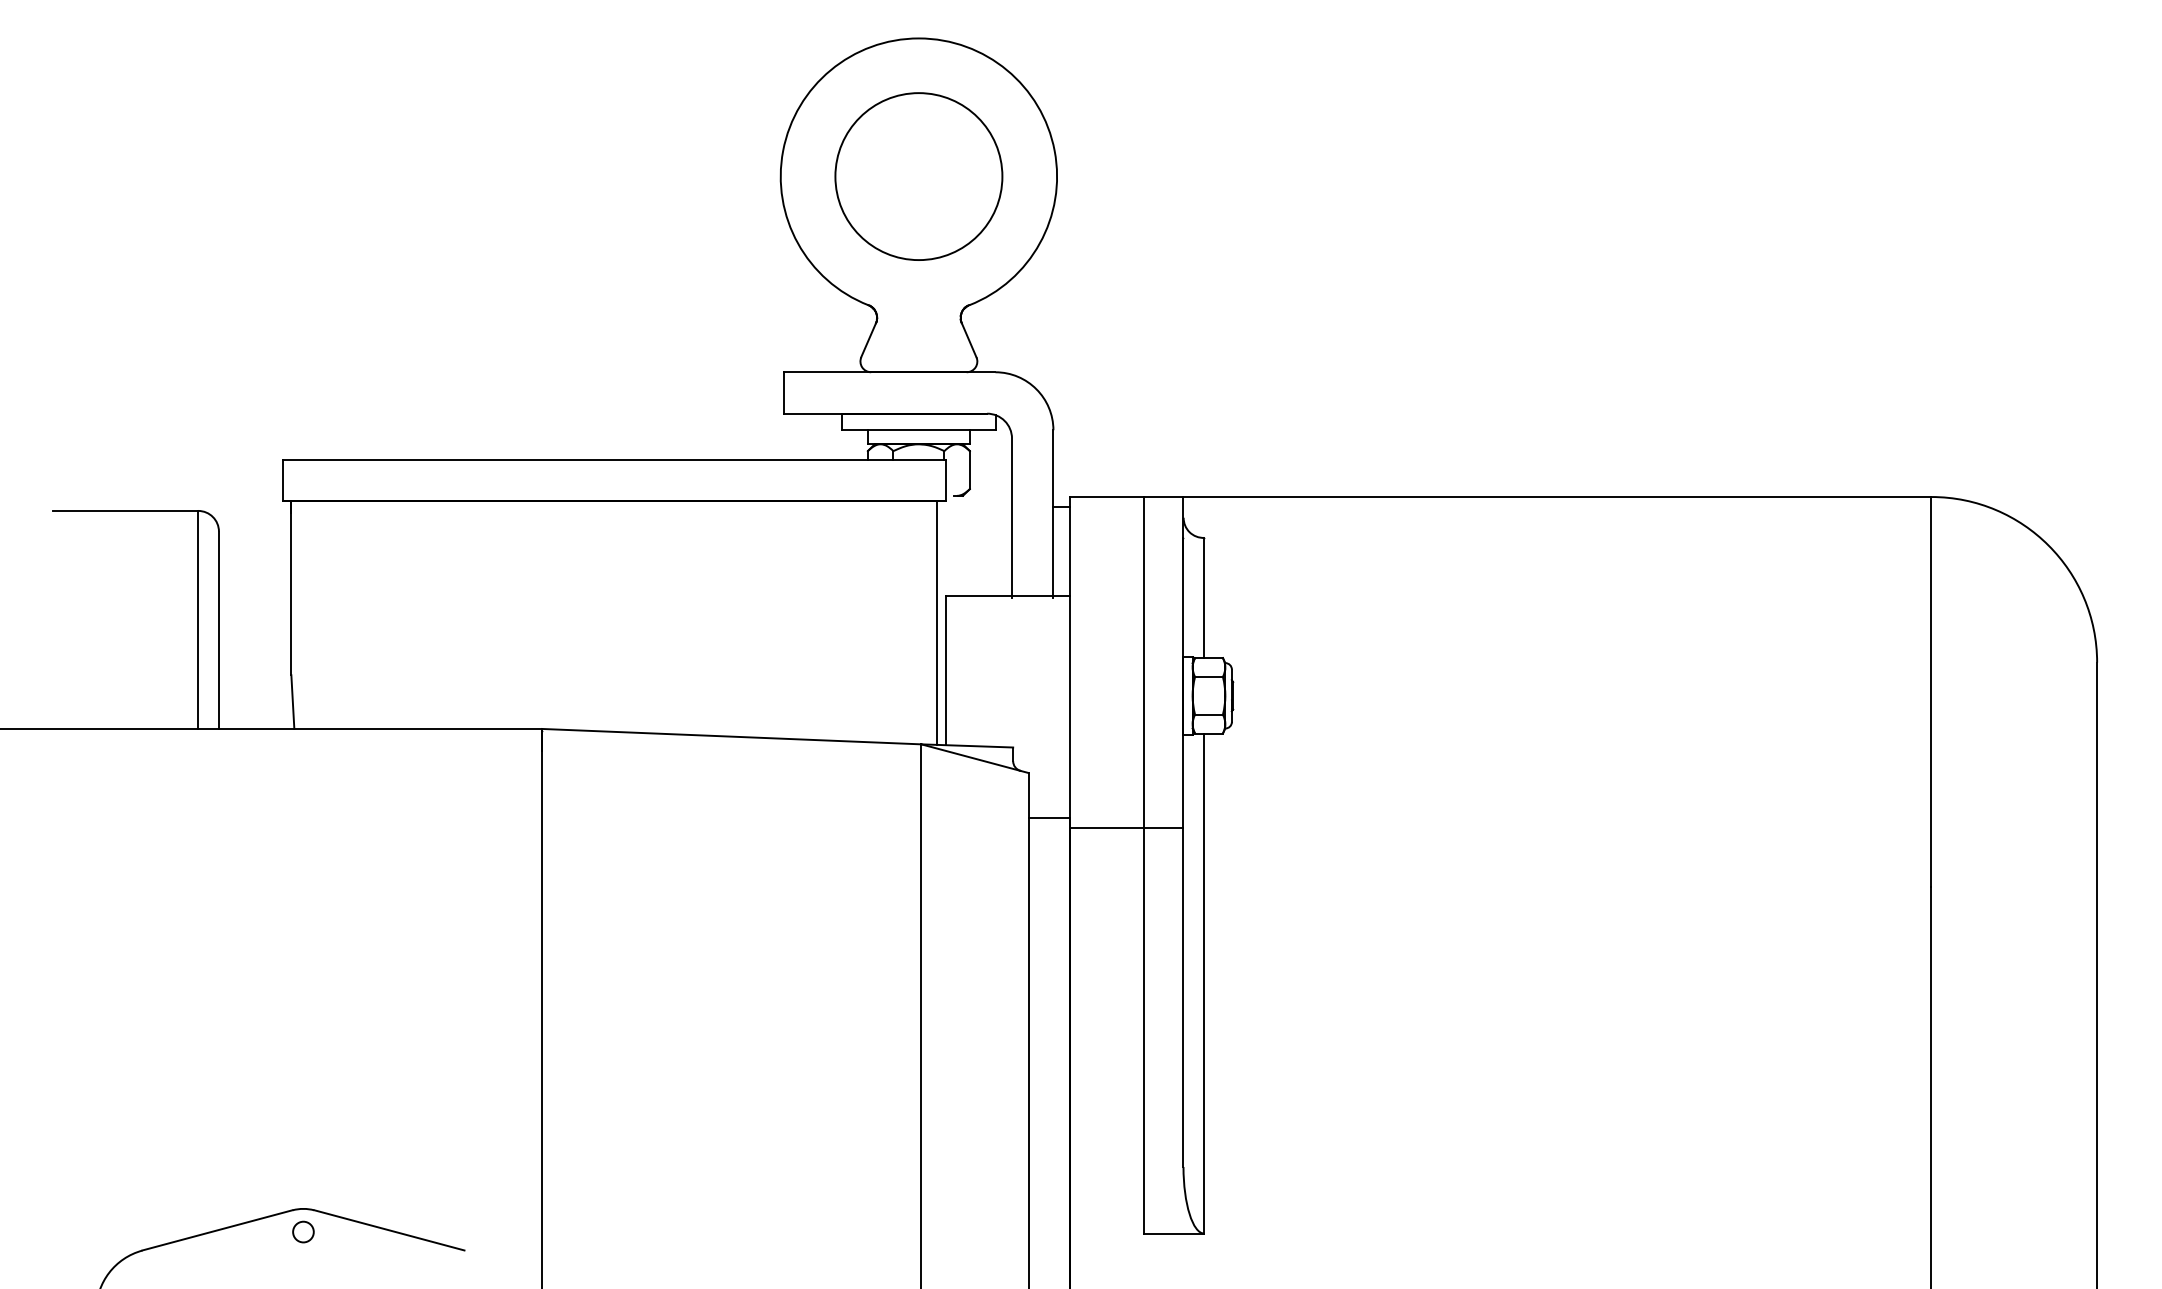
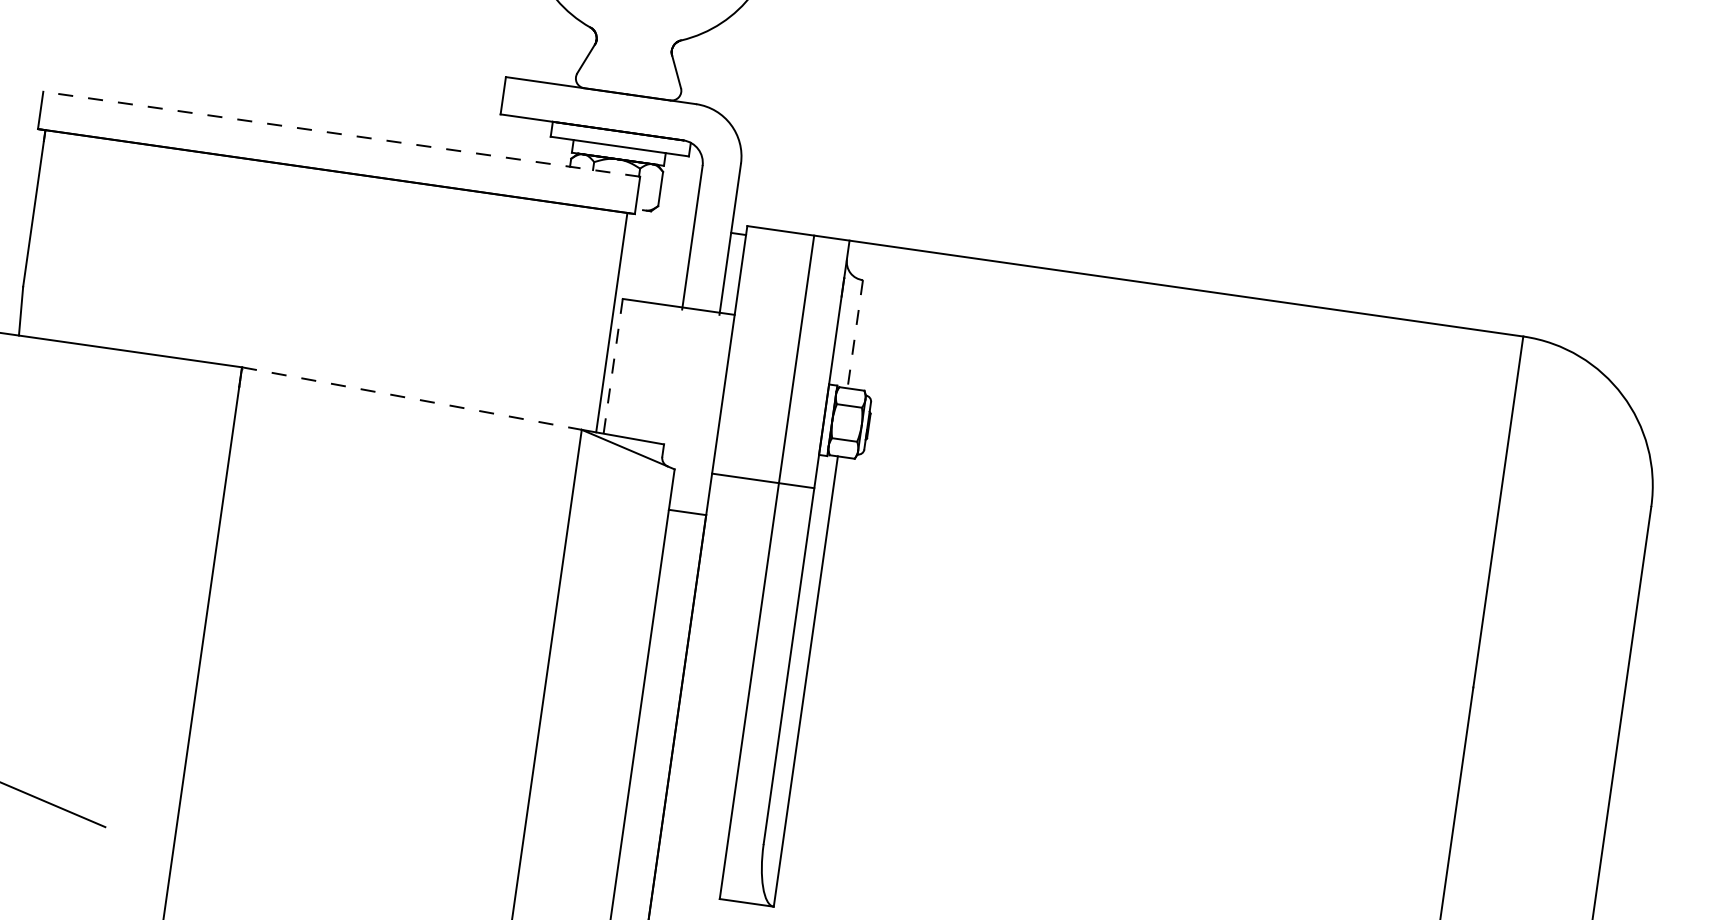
line: (613, 459) -> (340, 133), solid -> dashed
line: (1204, 598) -> (855, 334), solid -> dashed
line: (945, 670) -> (612, 366), solid -> dashed
line: (731, 736) -> (411, 398), solid -> dashed
line: (1126, 827) -> (763, 480), moved

